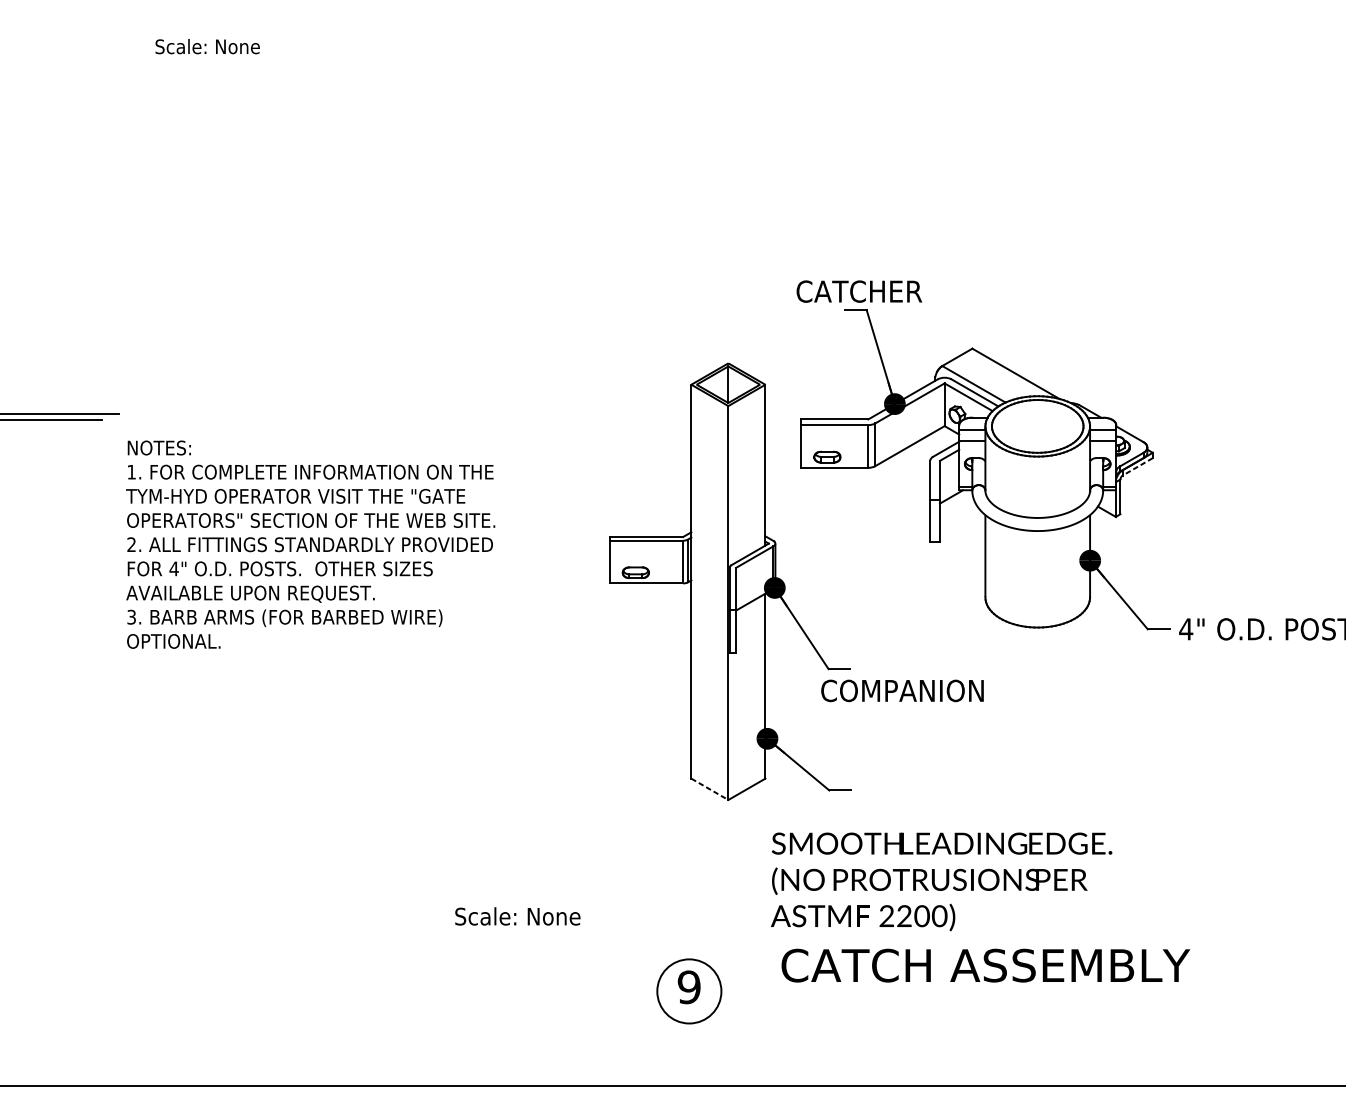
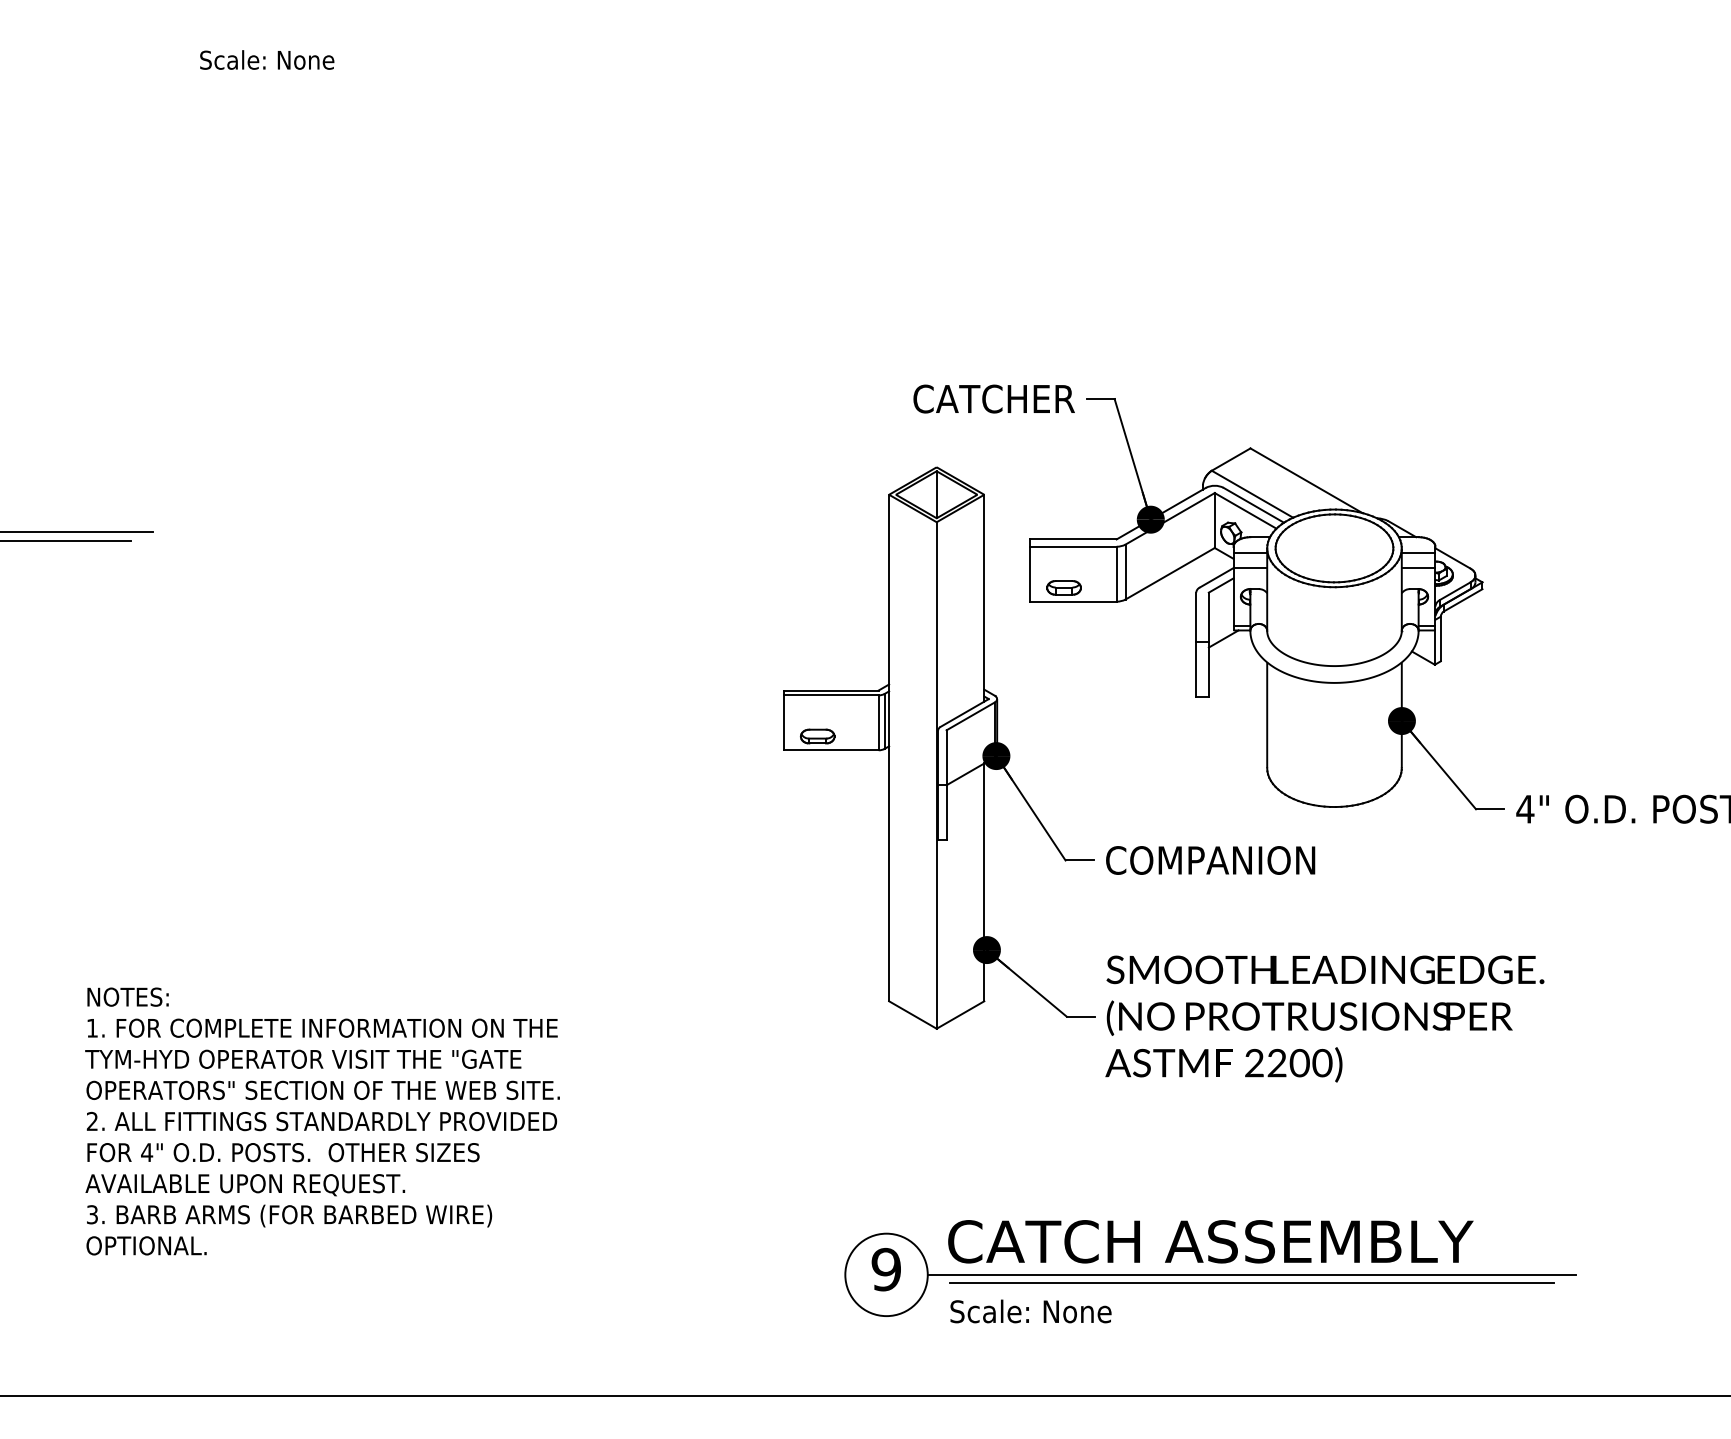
text: (858, 291) -> (993, 398), moved
line: (1137, 466) -> (1462, 600), dashed -> solid
text: (310, 544) -> (322, 1121), moved
text: (902, 690) -> (1210, 860), moved
line: (710, 789) -> (913, 1015), dashed -> solid
text: (941, 881) -> (1324, 1018), moved
text: (517, 916) -> (1030, 1311), moved
text: (985, 965) -> (1210, 1241), moved
line: (973, 991) -> (1251, 1274), added
line: (973, 998) -> (1251, 1283), added

